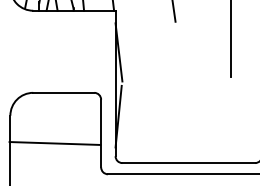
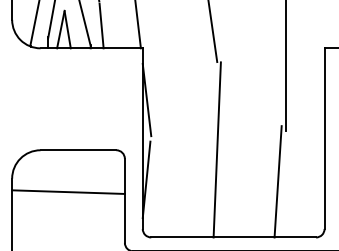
line: (174, 92) -> (216, 149), added
line: (224, 118) -> (277, 181), added
line: (54, 142) -> (68, 191), moved

